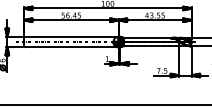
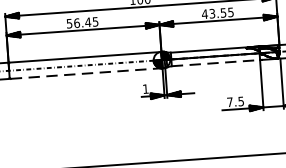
line: (152, 46) -> (217, 63), solid -> dashed
line: (71, 47) -> (86, 74), solid -> dashed

